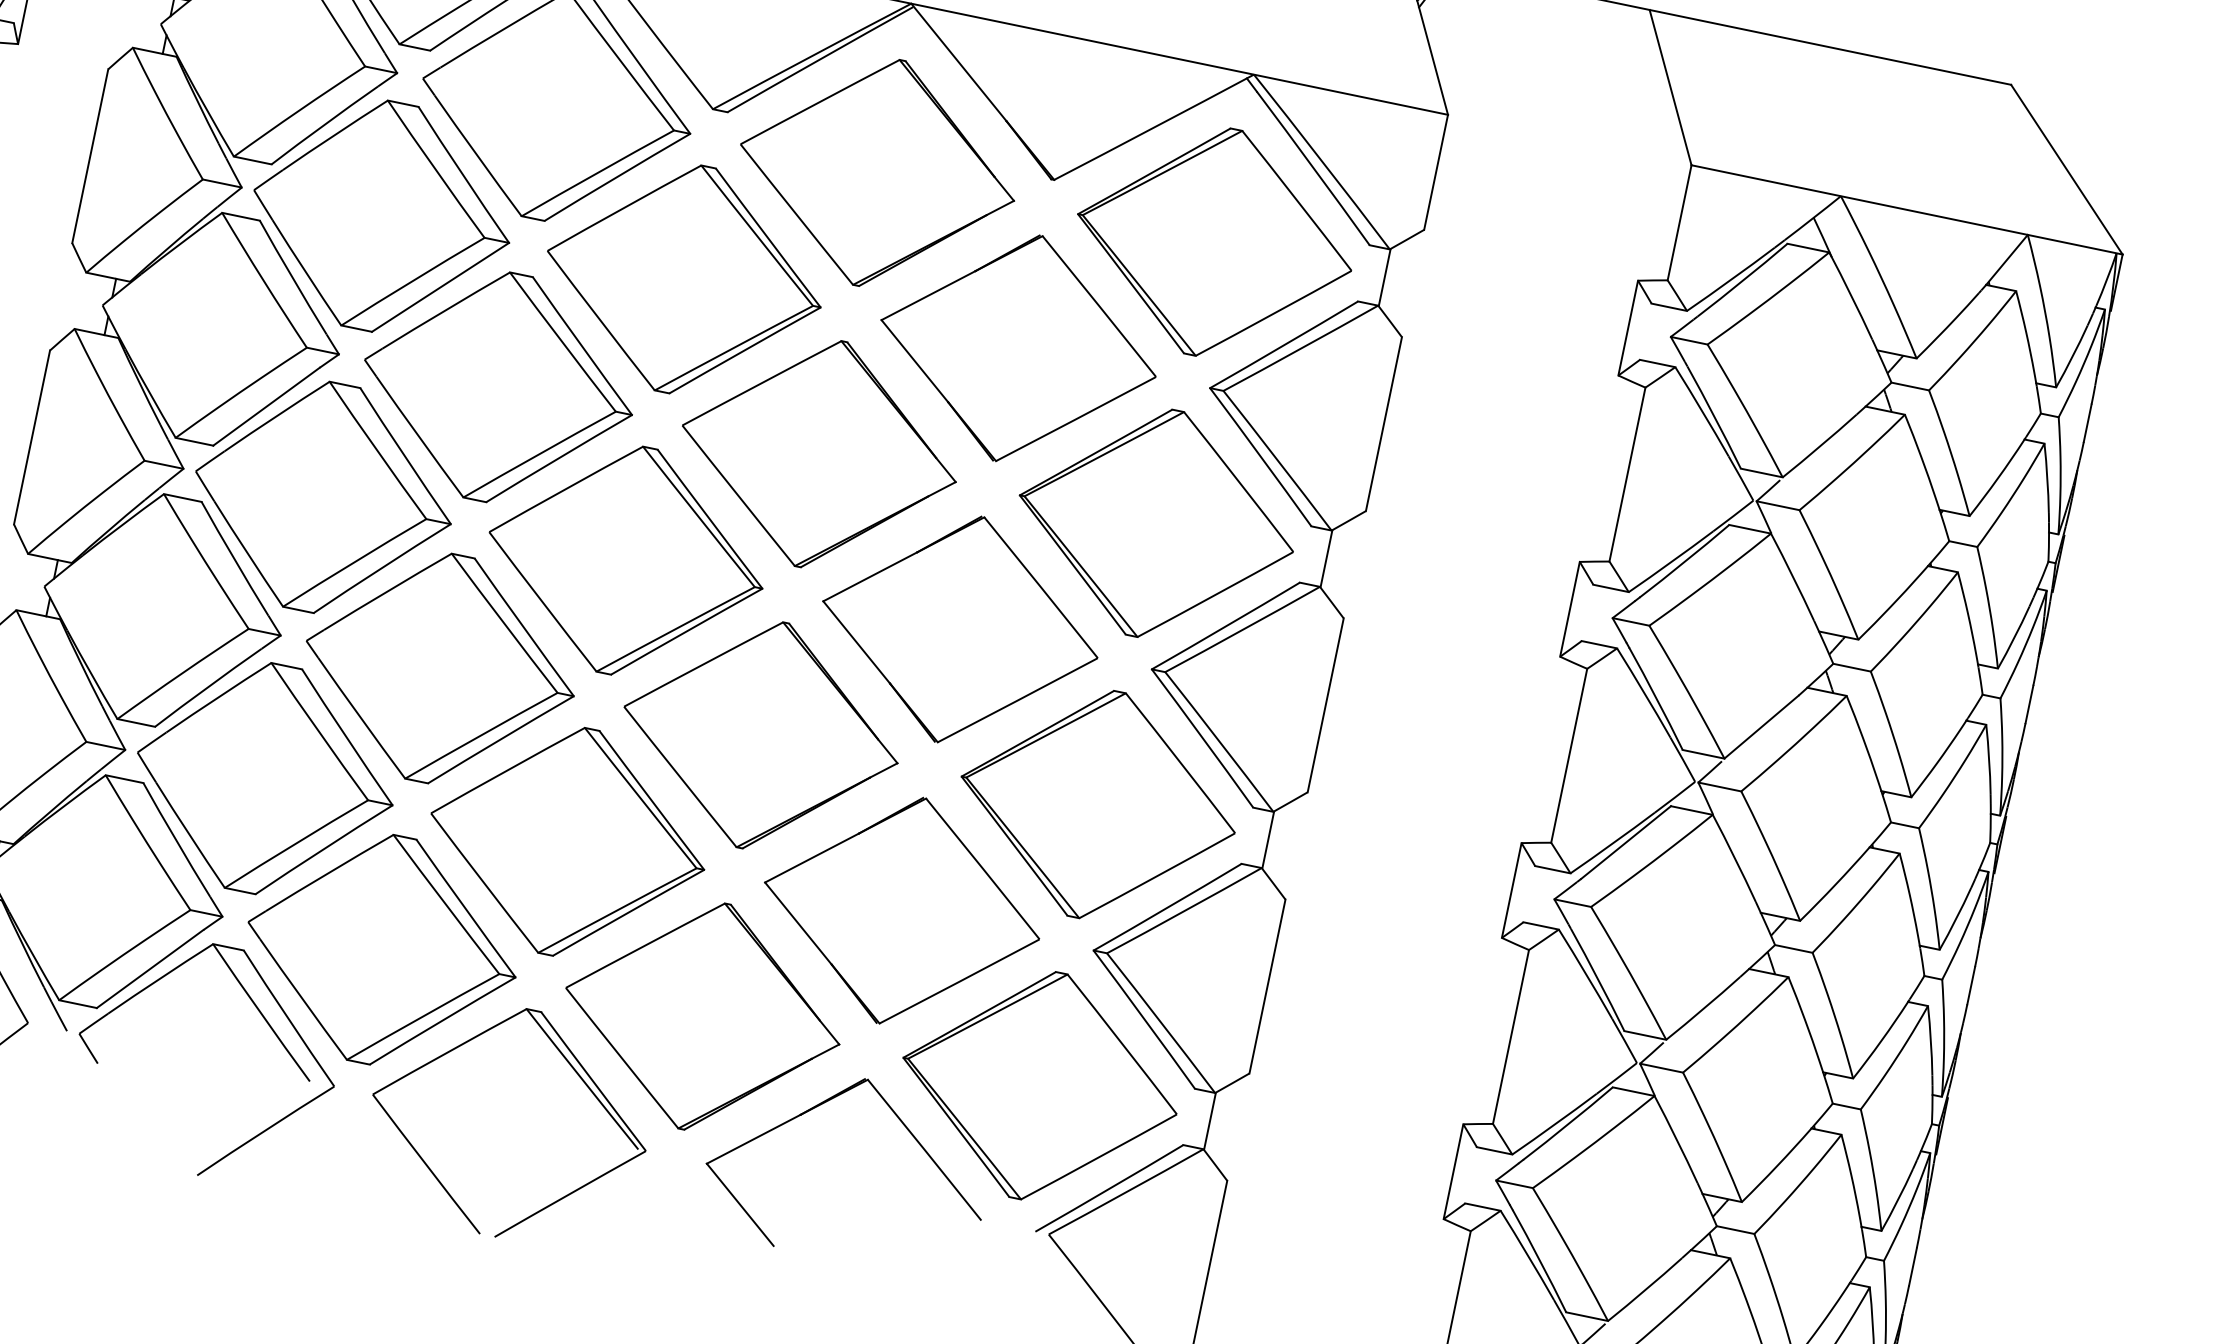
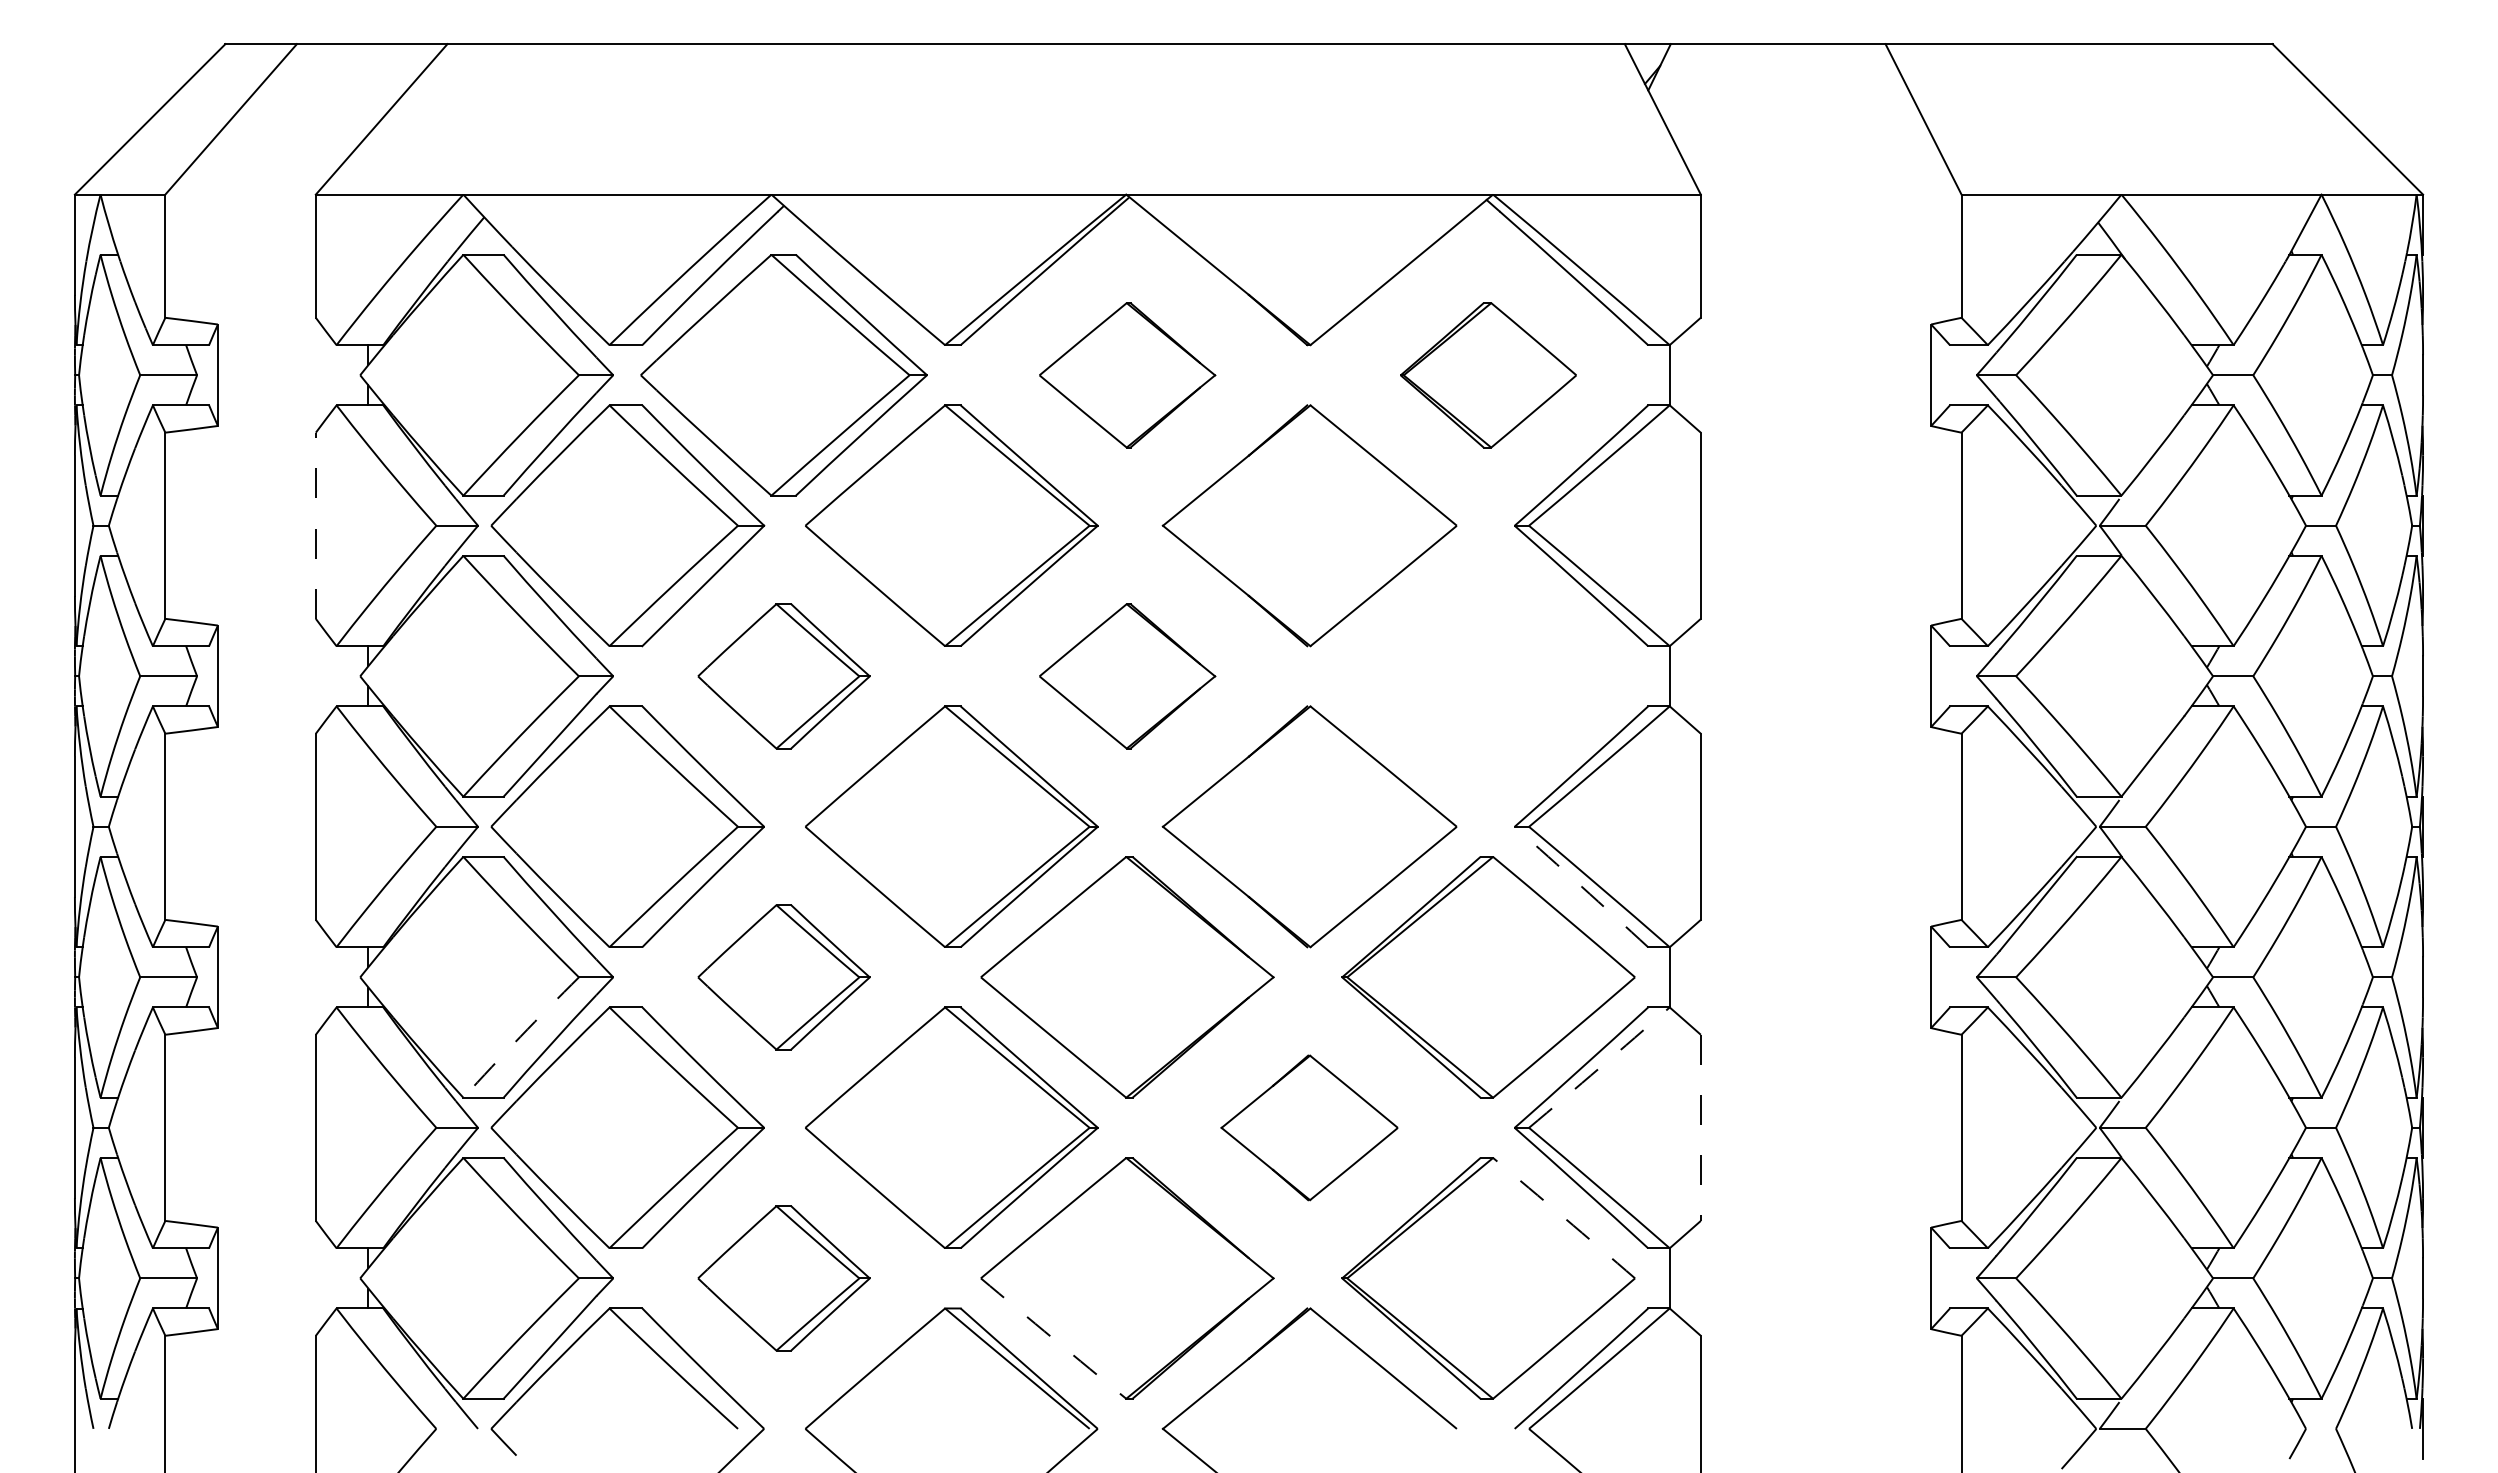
line: (89, 155) -> (315, 525), solid -> dashed
part: (877, 172) -> (1127, 375), size x0.6
part: (1214, 242) -> (1488, 375), size x0.6
part: (497, 387) -> (783, 676), size x0.6
part: (819, 454) -> (1127, 676), size x0.6
part: (1156, 523) -> (1488, 676), removed
part: (439, 668) -> (783, 977), size x0.6
arc: (182, 672) -> (520, 1036), solid -> dashed
arc: (1202, 738) -> (1581, 886), solid -> dashed
part: (902, 910) -> (1309, 1127), size x0.6
arc: (1184, 910) -> (1599, 1067), solid -> dashed
part: (381, 949) -> (783, 1278), size x0.6
line: (1267, 987) -> (1700, 1128), solid -> dashed
arc: (1122, 1043) -> (1564, 1217), solid -> dashed
arc: (622, 1058) -> (1053, 1338), solid -> dashed

